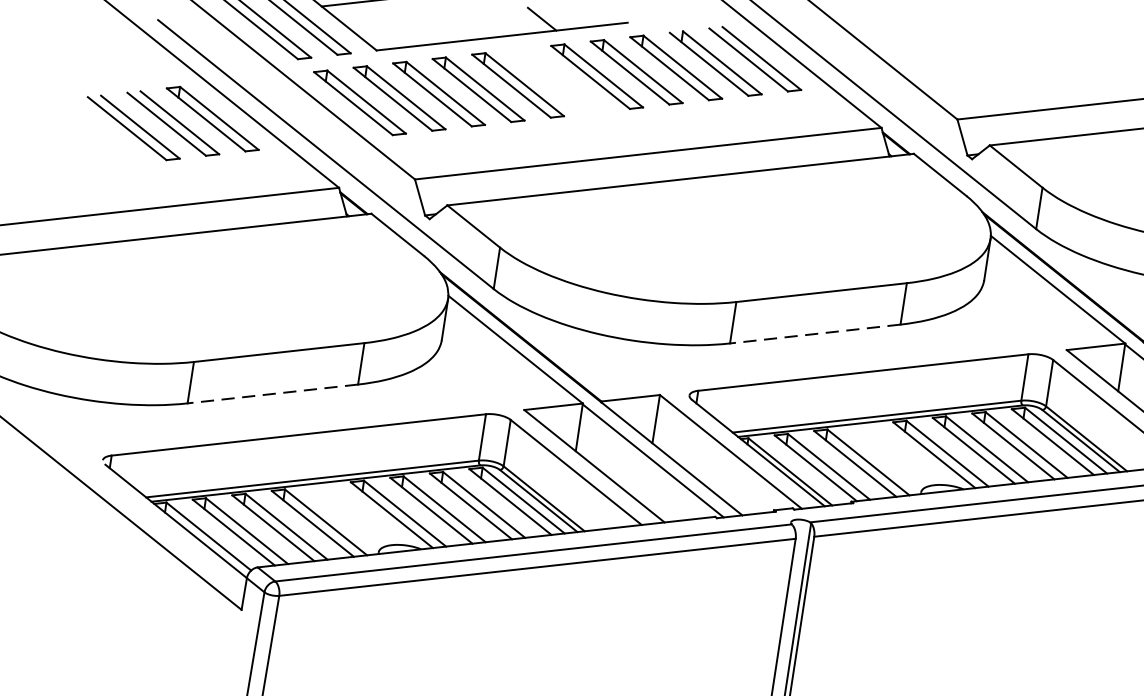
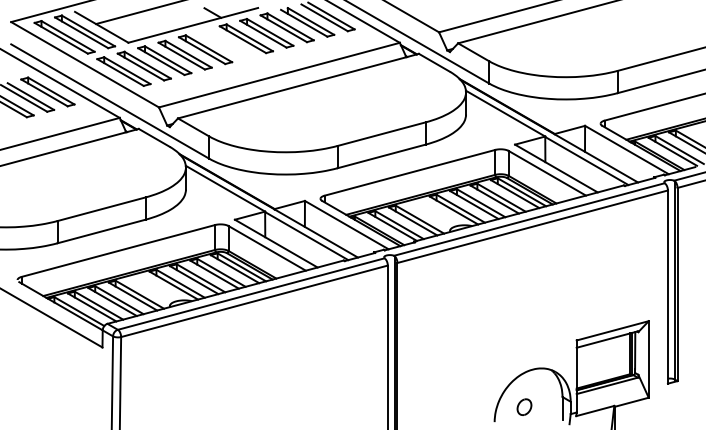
line: (814, 334) -> (381, 156), dashed -> solid
line: (272, 393) -> (101, 231), dashed -> solid

